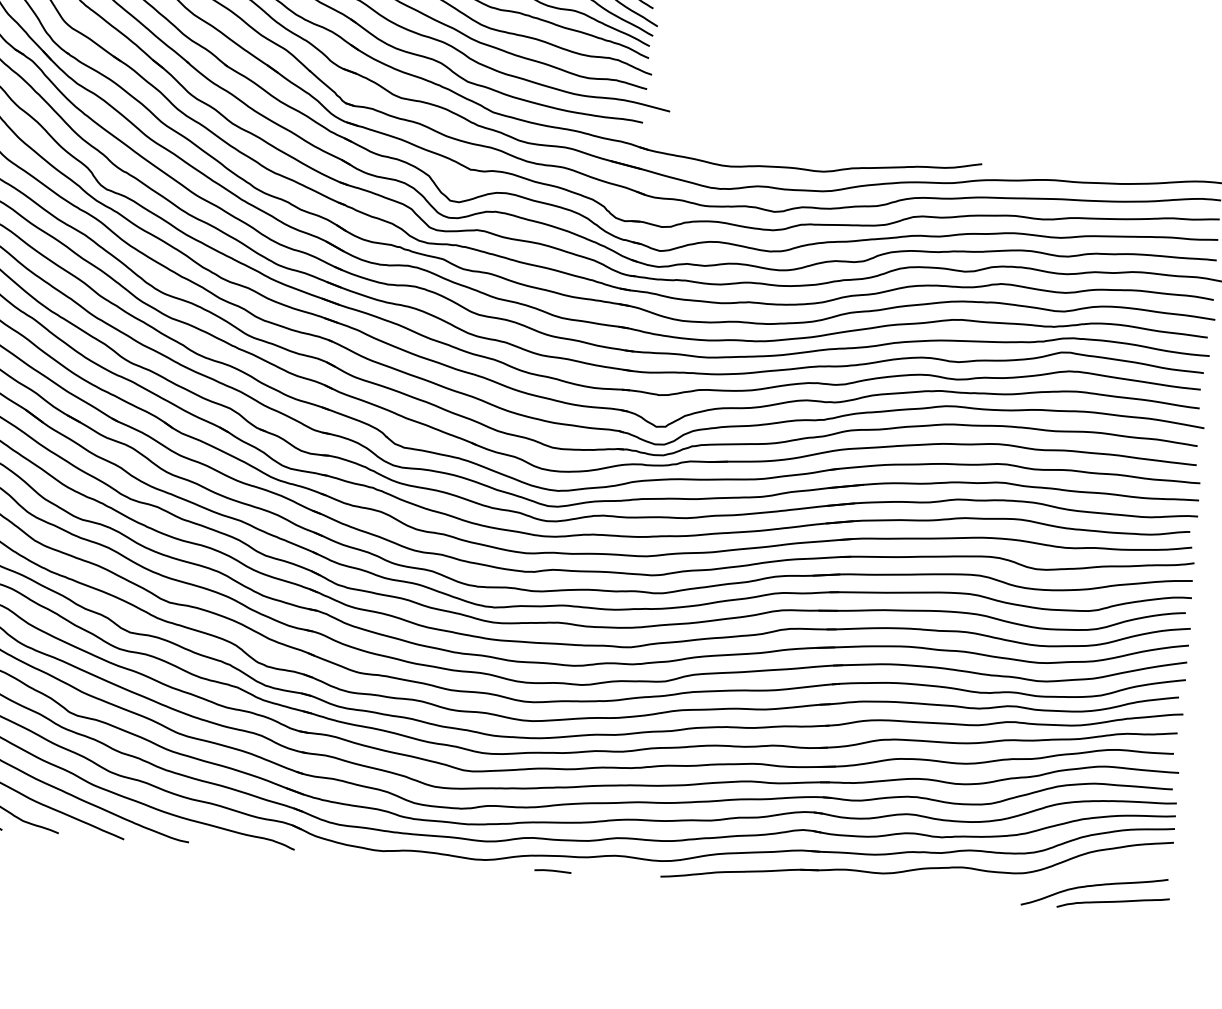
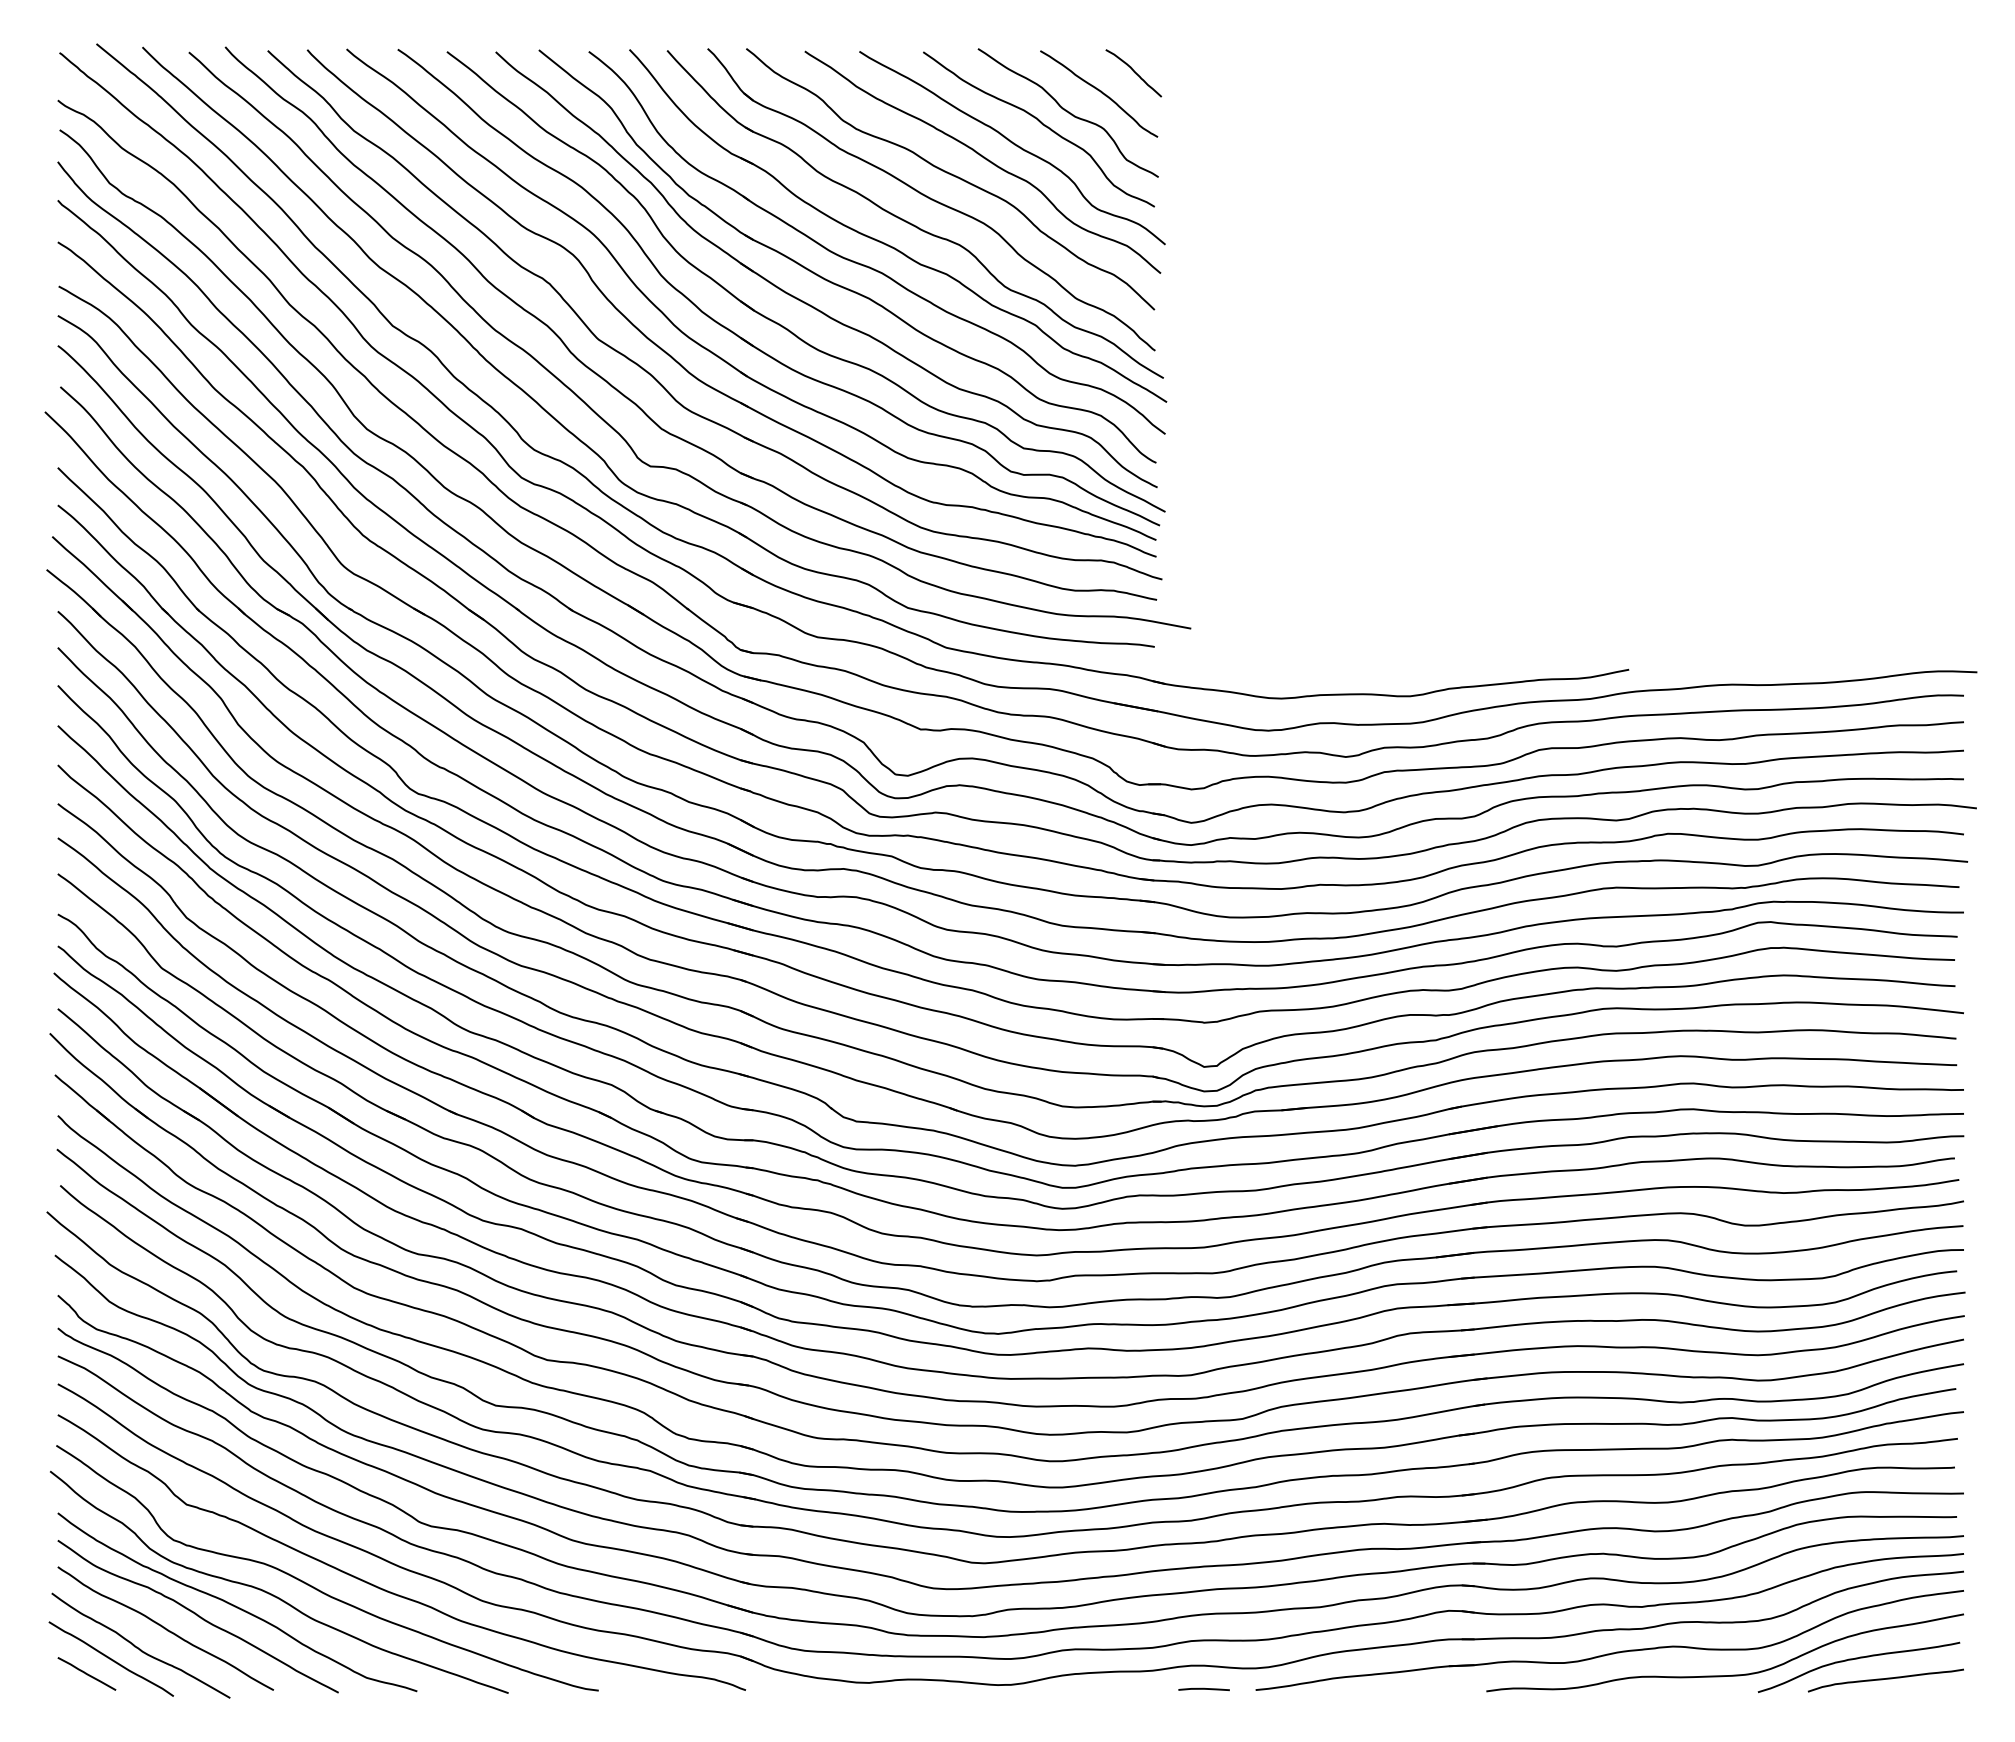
line: (552, 871) -> (1203, 1689), moved
curve: (997, 890) -> (1724, 1675), added

